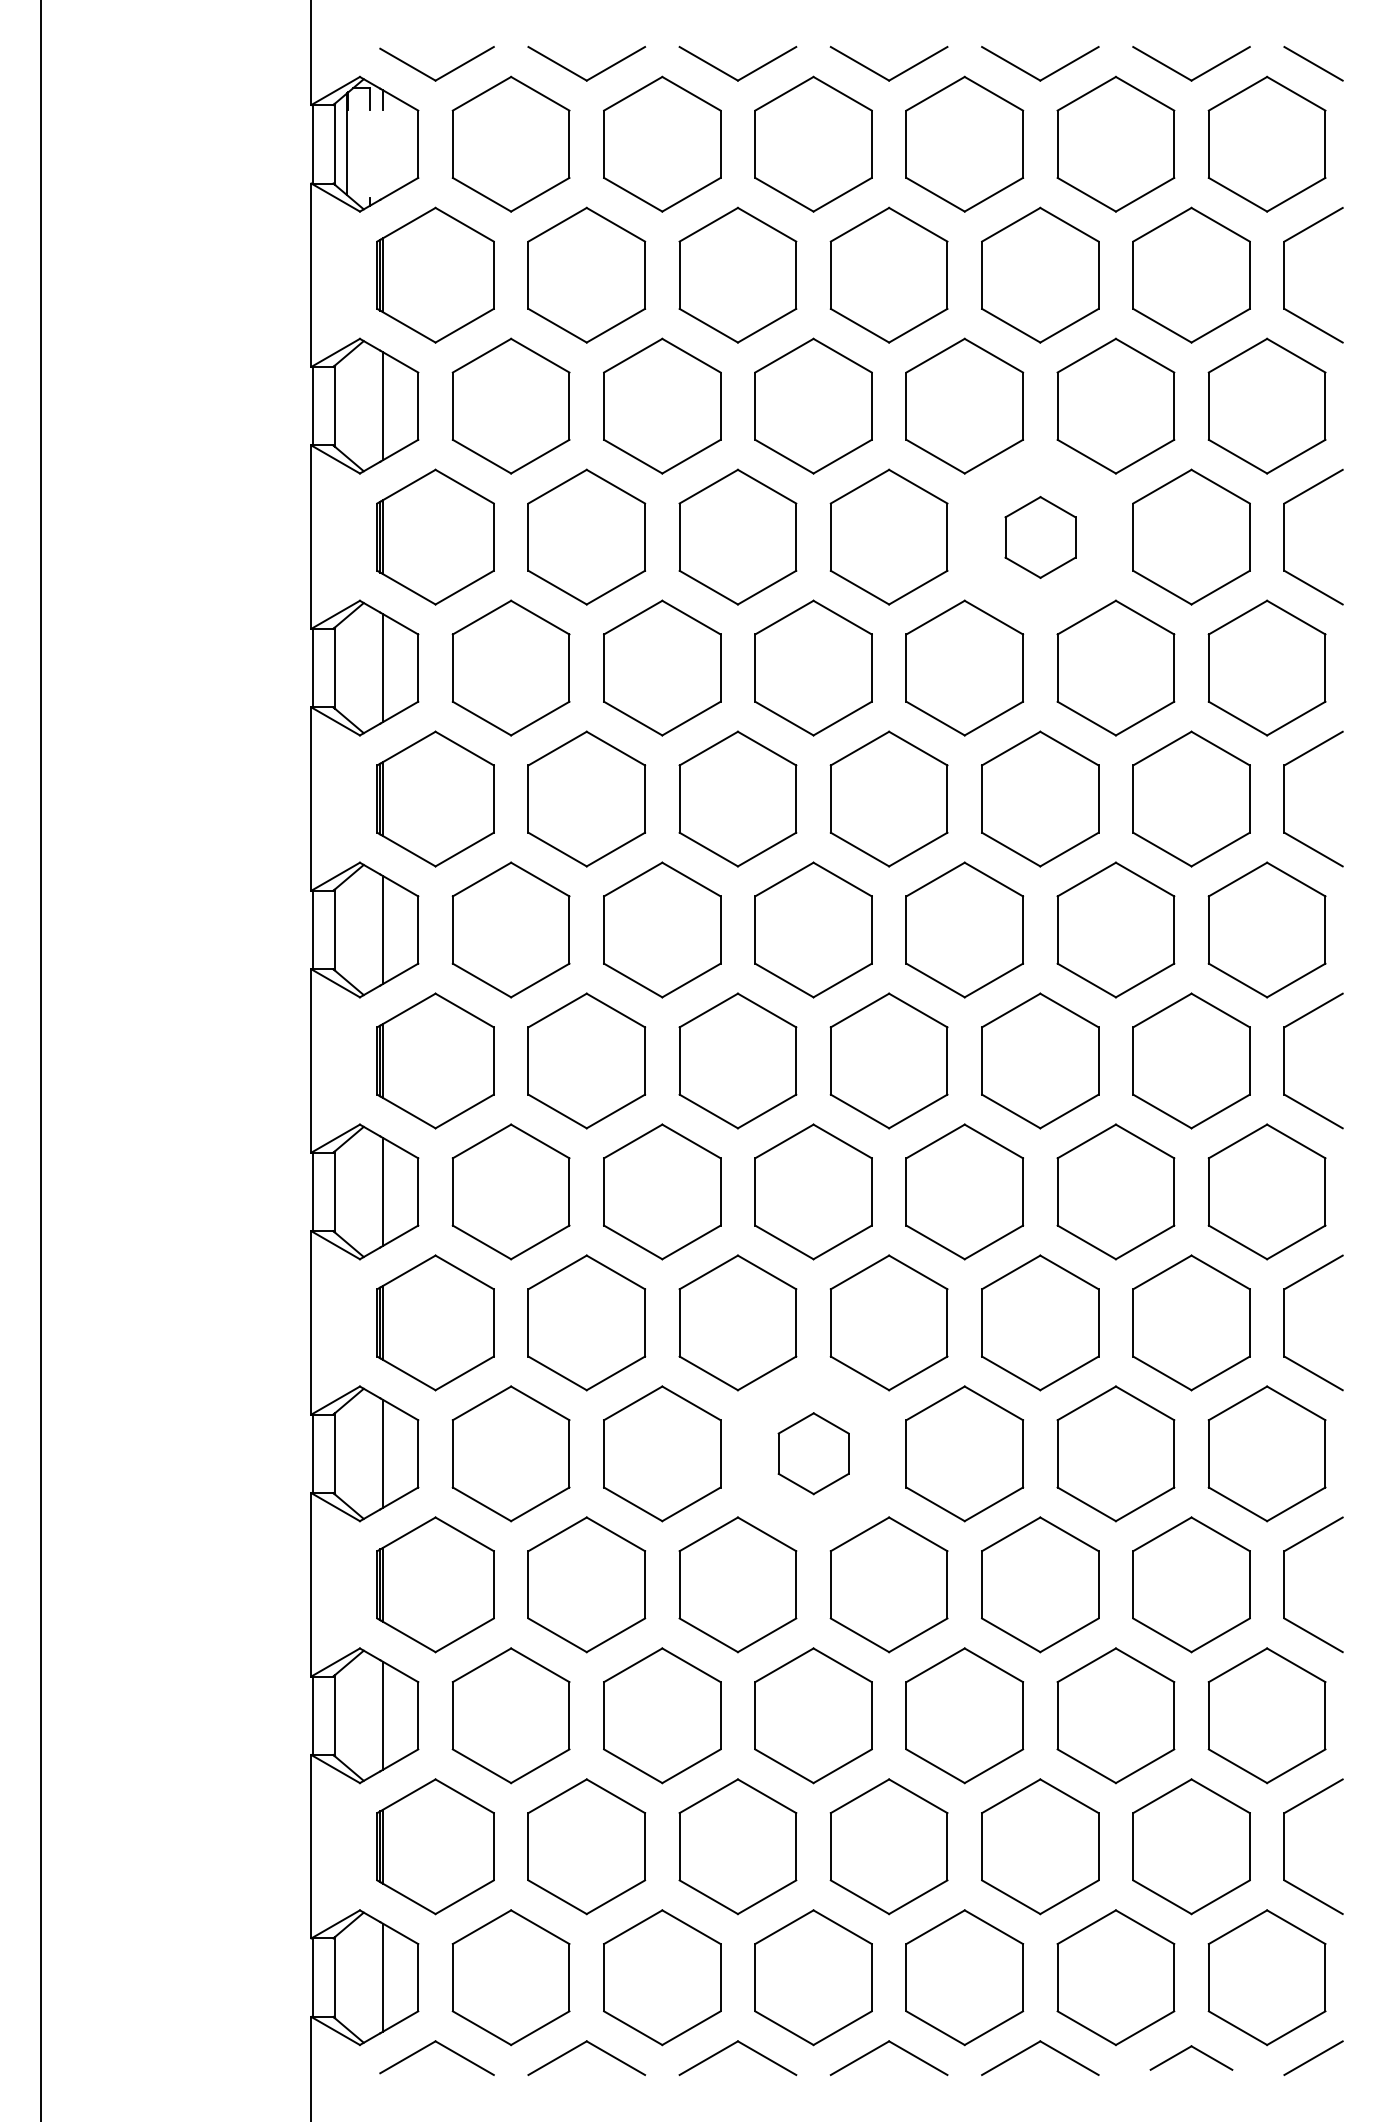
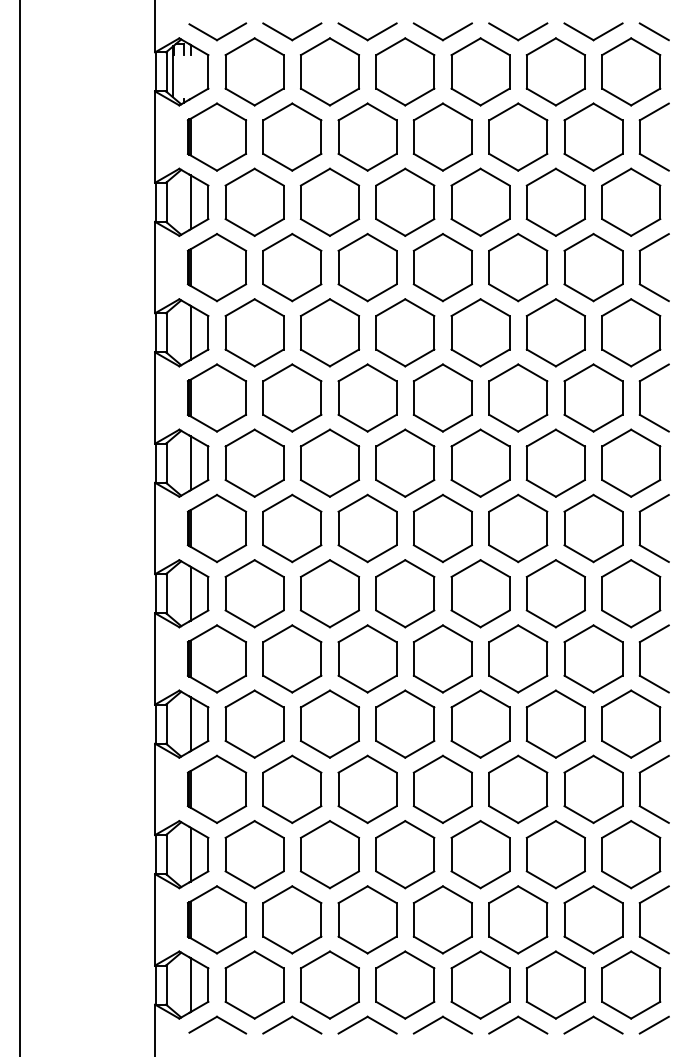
part: (1040, 536) -> (518, 267), size x1.67
part: (813, 1452) -> (405, 723), size x1.67
part: (1191, 2056) -> (593, 1024), size x1.43

